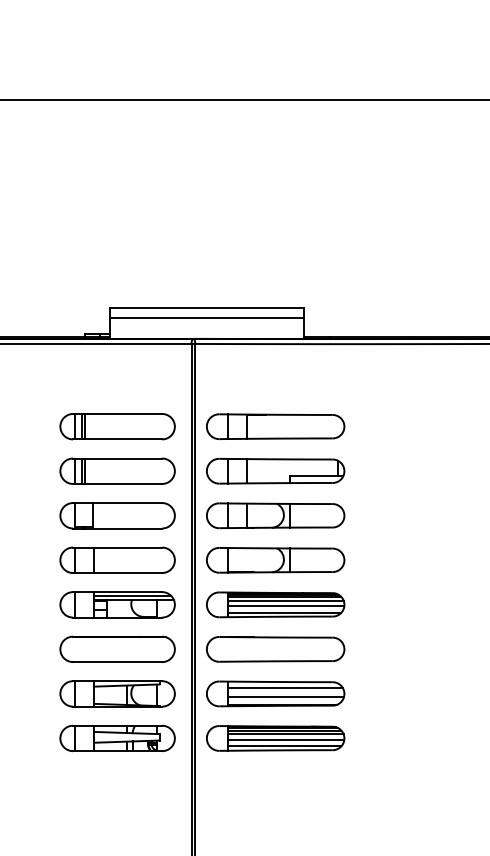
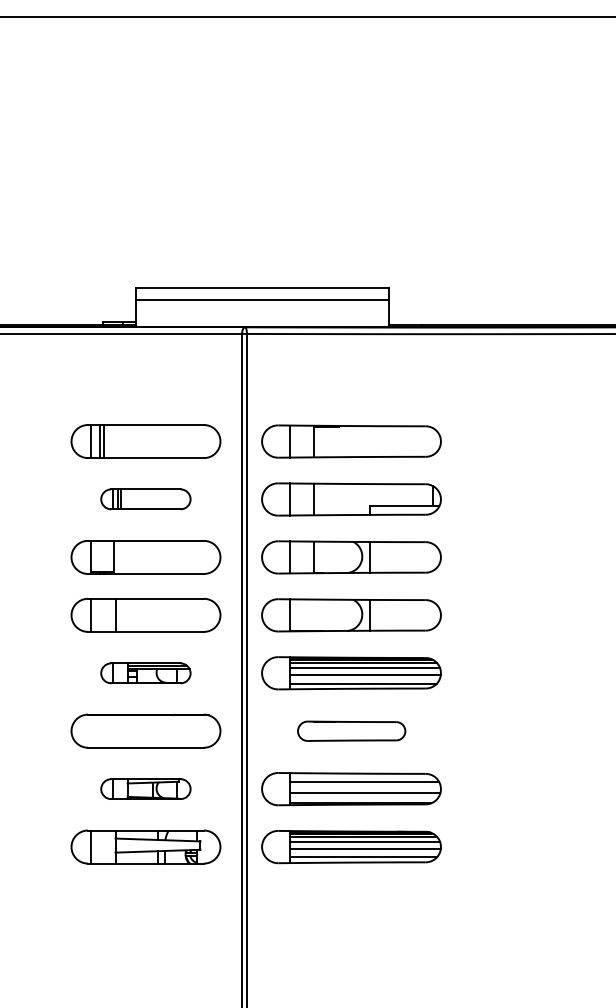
part: (117, 470) -> (145, 498), size x0.6
part: (117, 604) -> (145, 672), size x0.6
part: (275, 649) -> (351, 731), size x0.6
part: (117, 693) -> (145, 788), size x0.6

